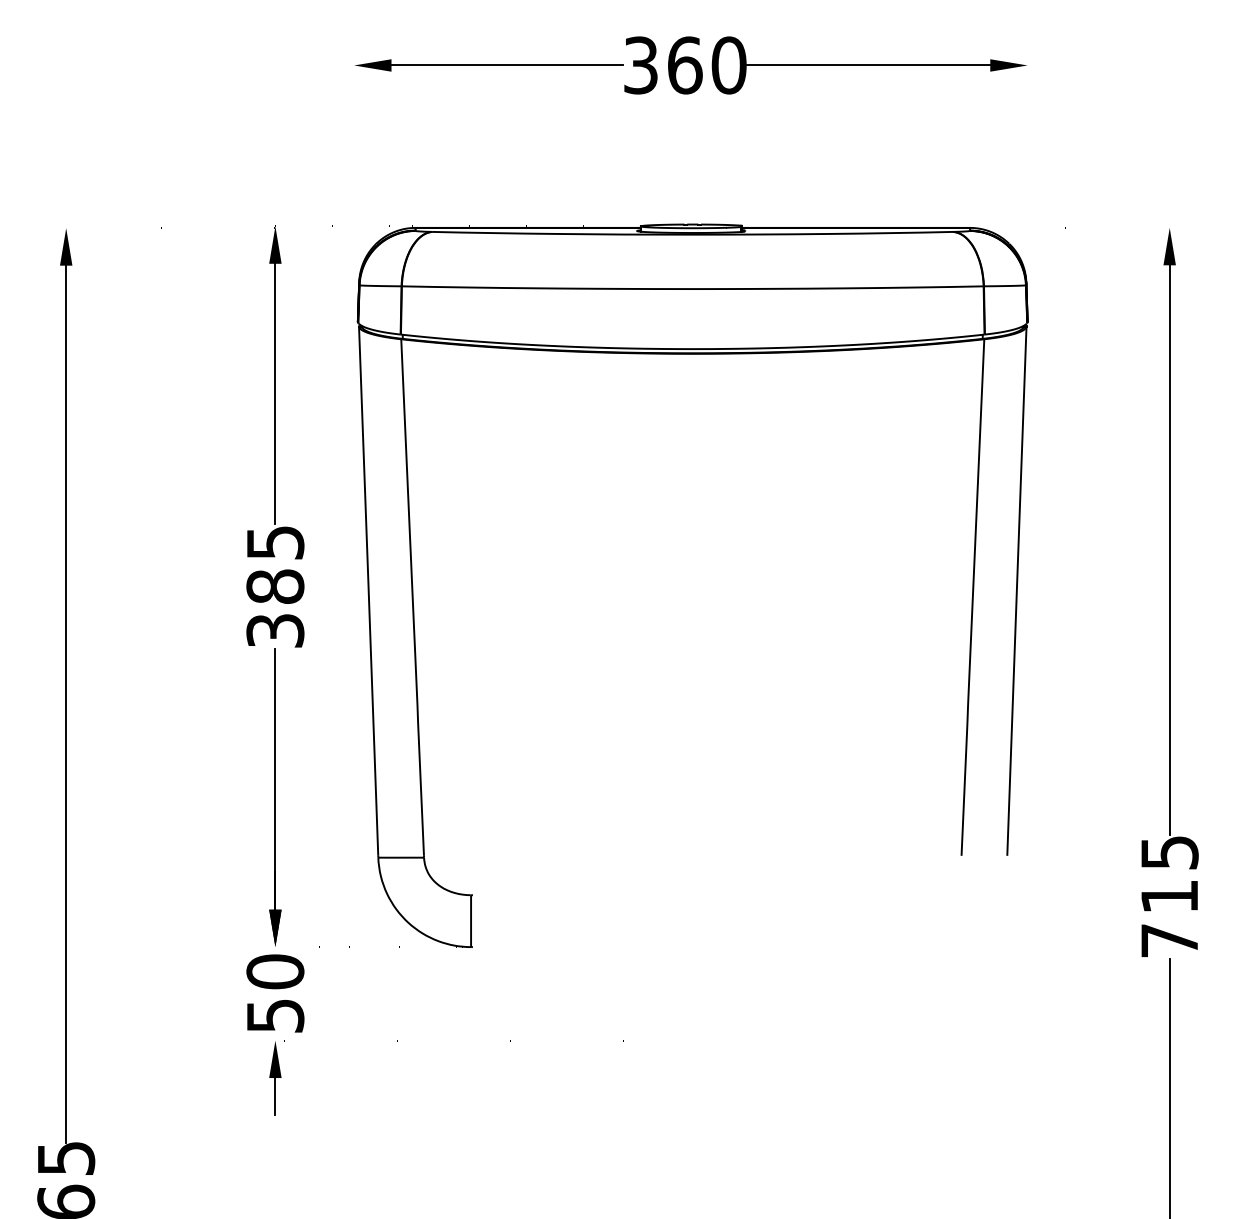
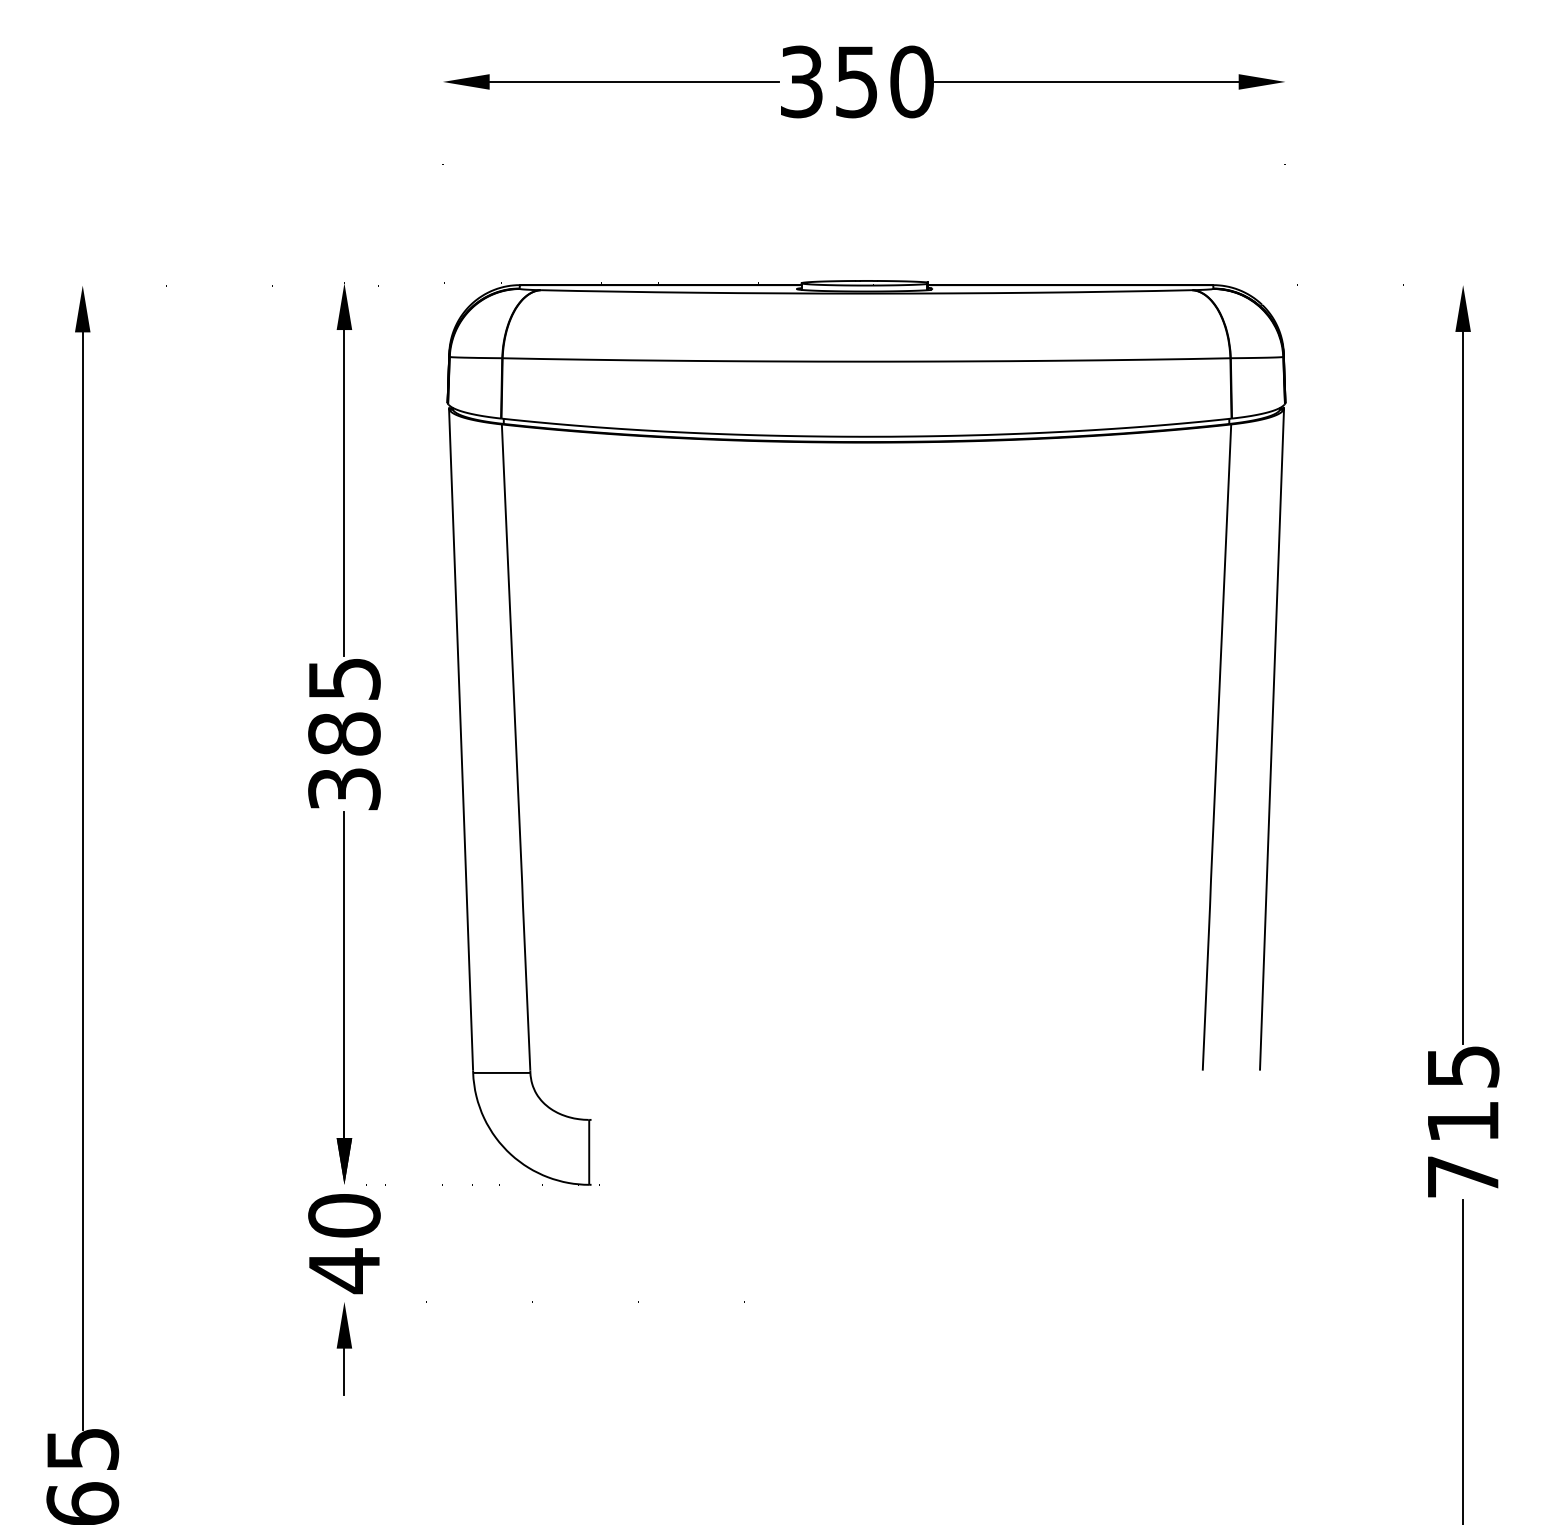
text: (685, 65) -> (857, 81), 360 -> 350
text: (275, 1016) -> (344, 1271), 50 -> 40

